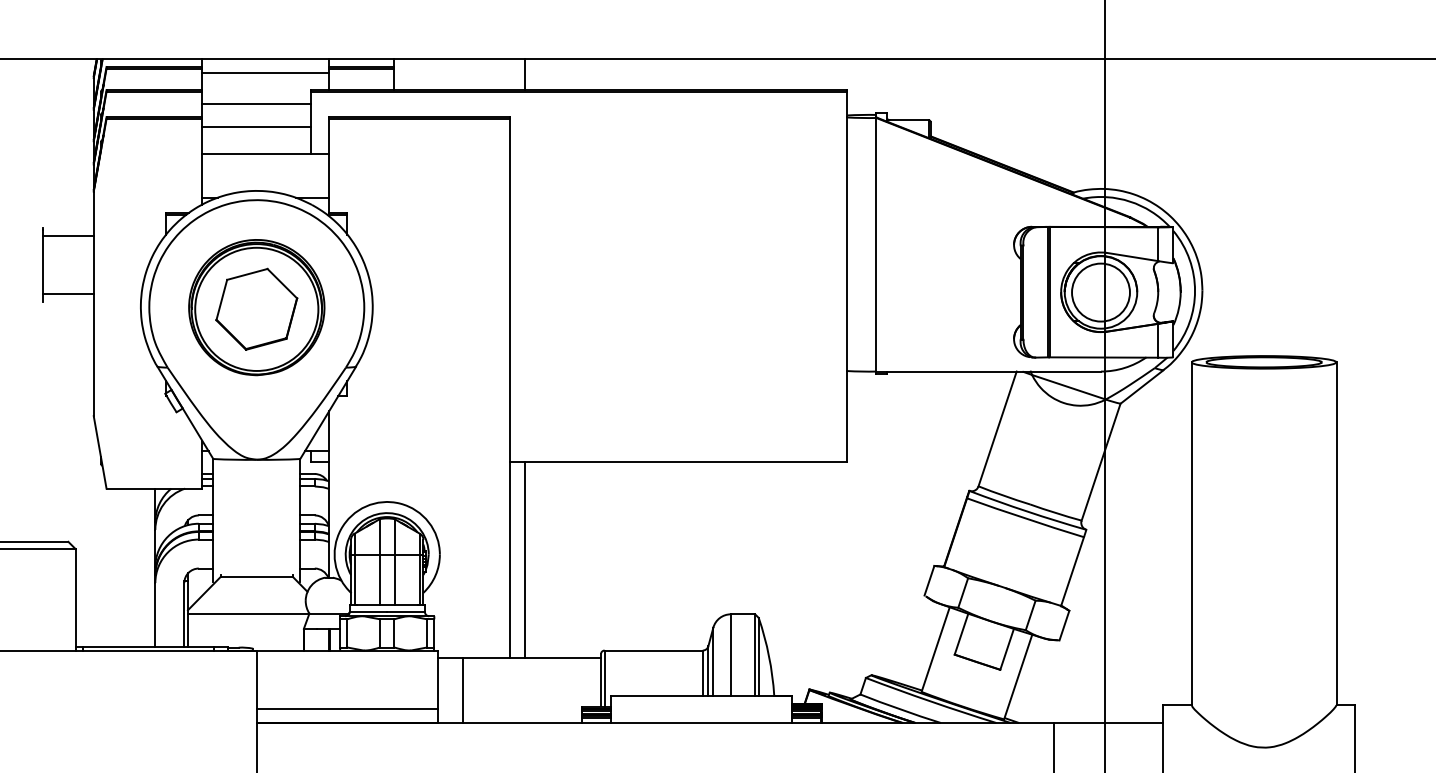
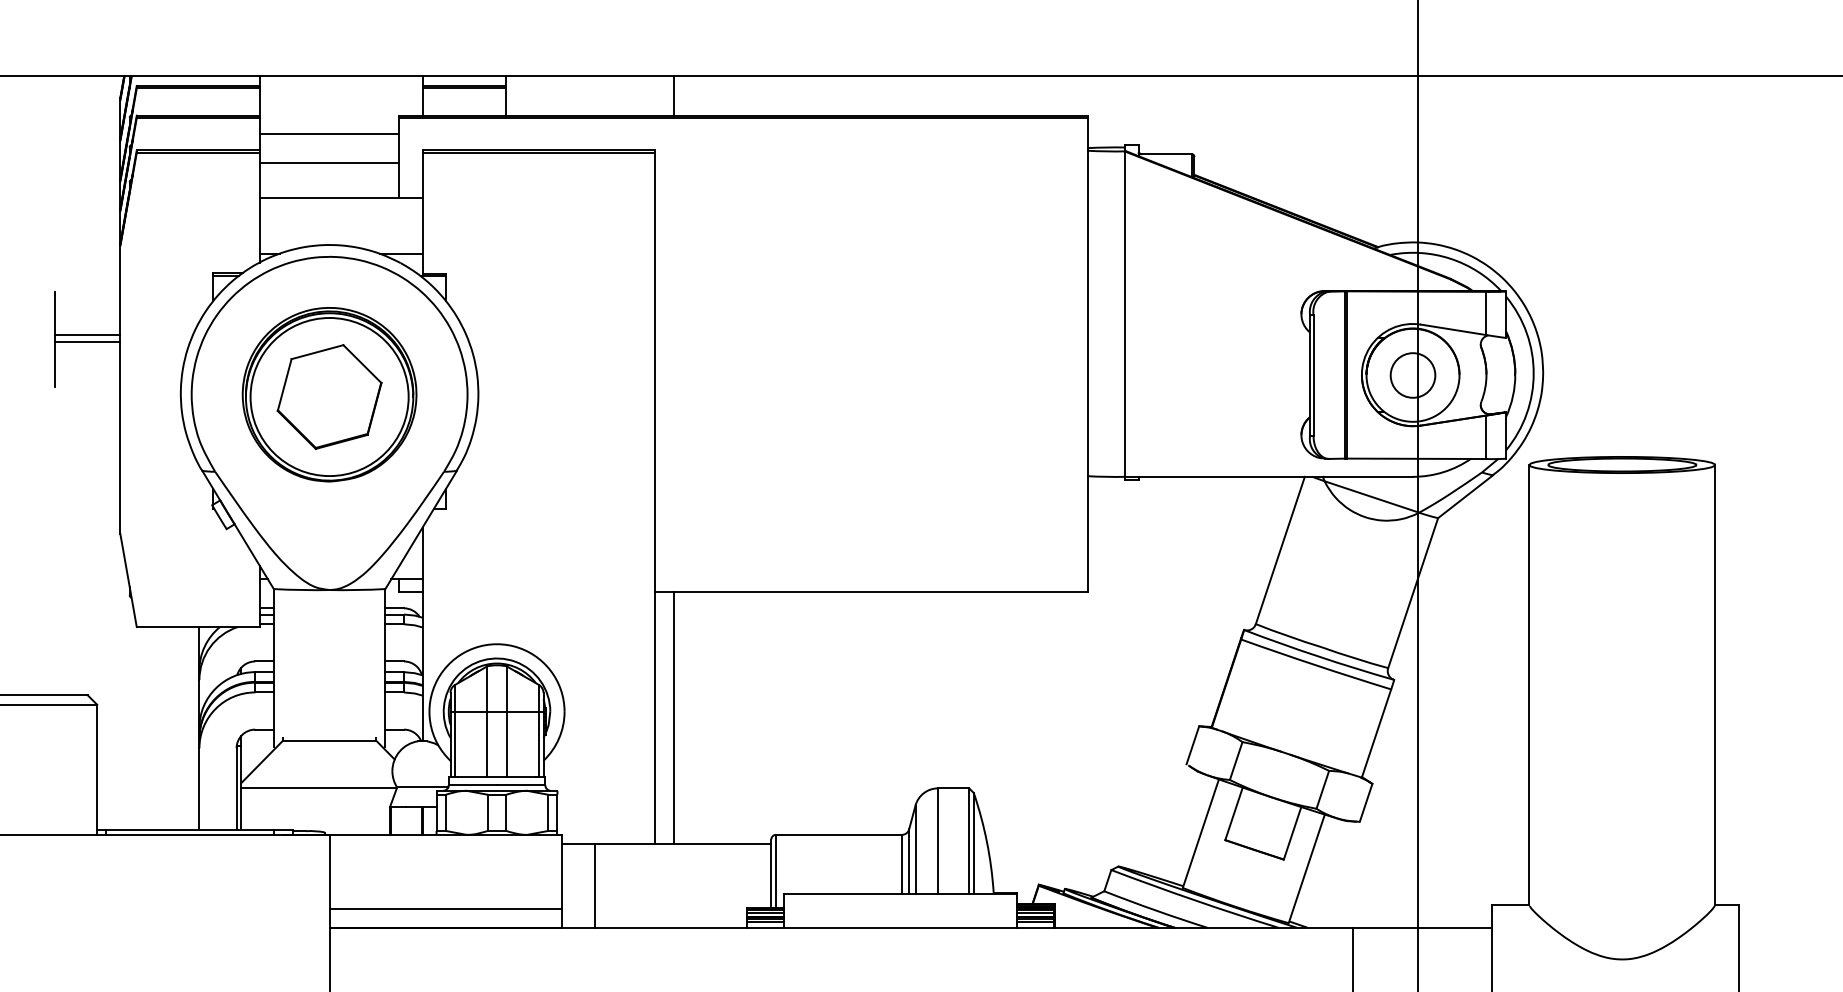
line: (265, 72) -> (340, 93), removed
line: (68, 235) -> (87, 335), moved
circle: (1100, 292) -> (1412, 375), size x0.6
line: (68, 293) -> (87, 341), moved

